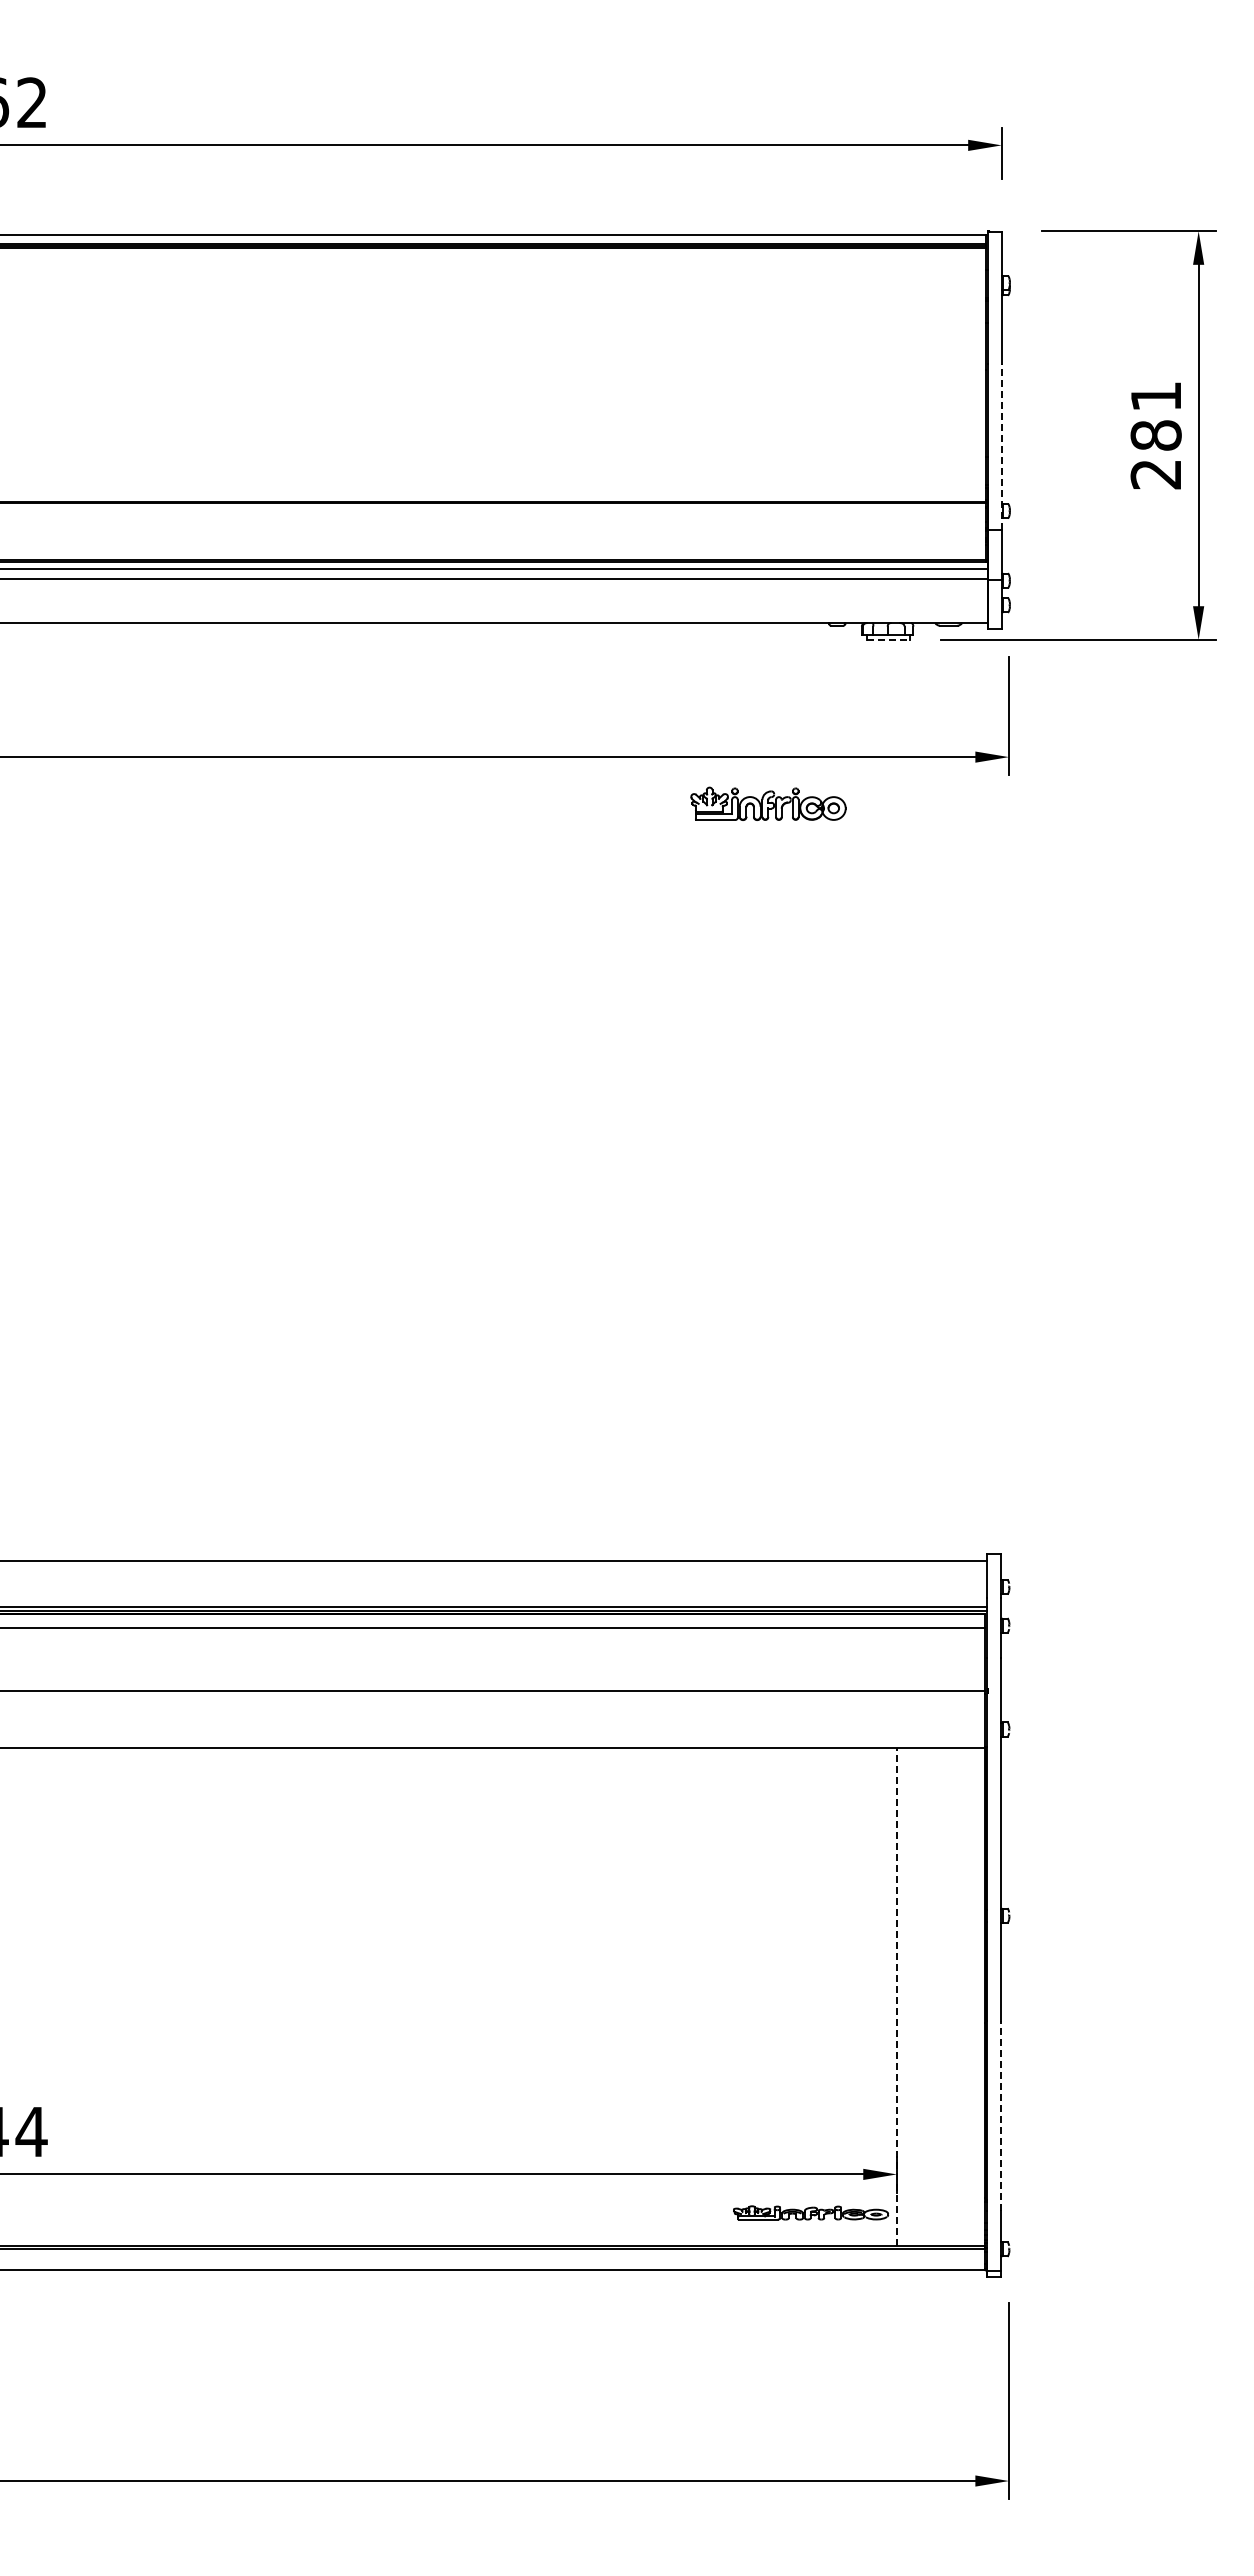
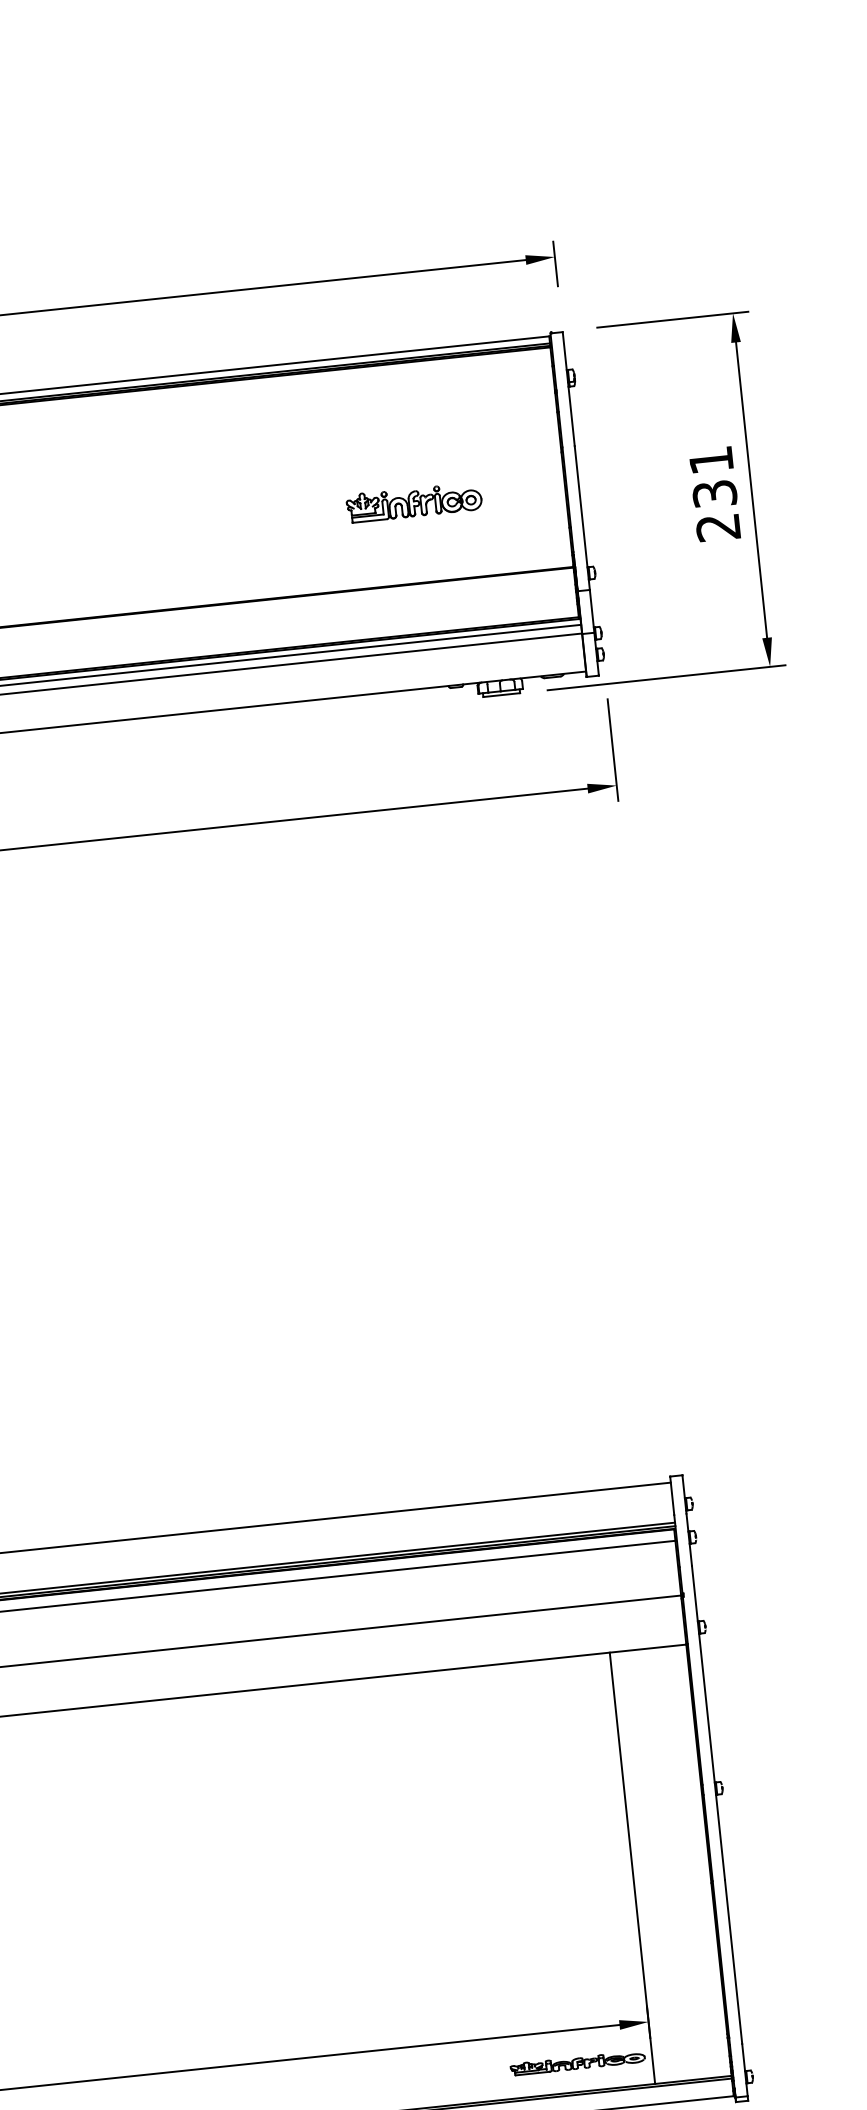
text: (1155, 435) -> (714, 494), 281 -> 231
line: (1001, 446) -> (582, 517), dashed -> solid
line: (888, 639) -> (501, 694), dashed -> solid
part: (768, 803) -> (414, 501), moved
line: (896, 1996) -> (632, 1868), dashed -> solid
line: (1001, 2116) -> (733, 1962), dashed -> solid

